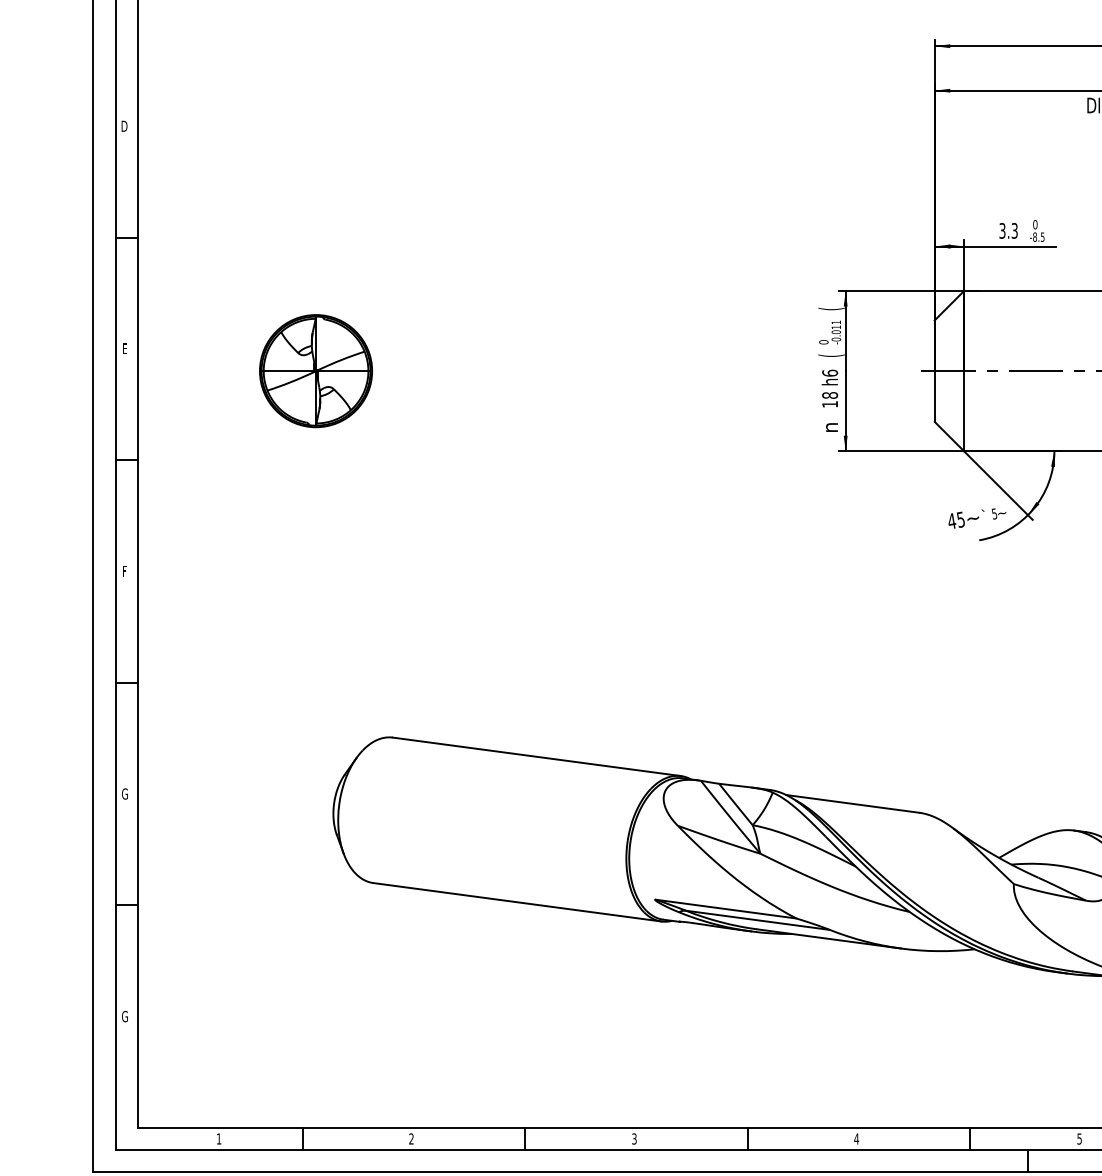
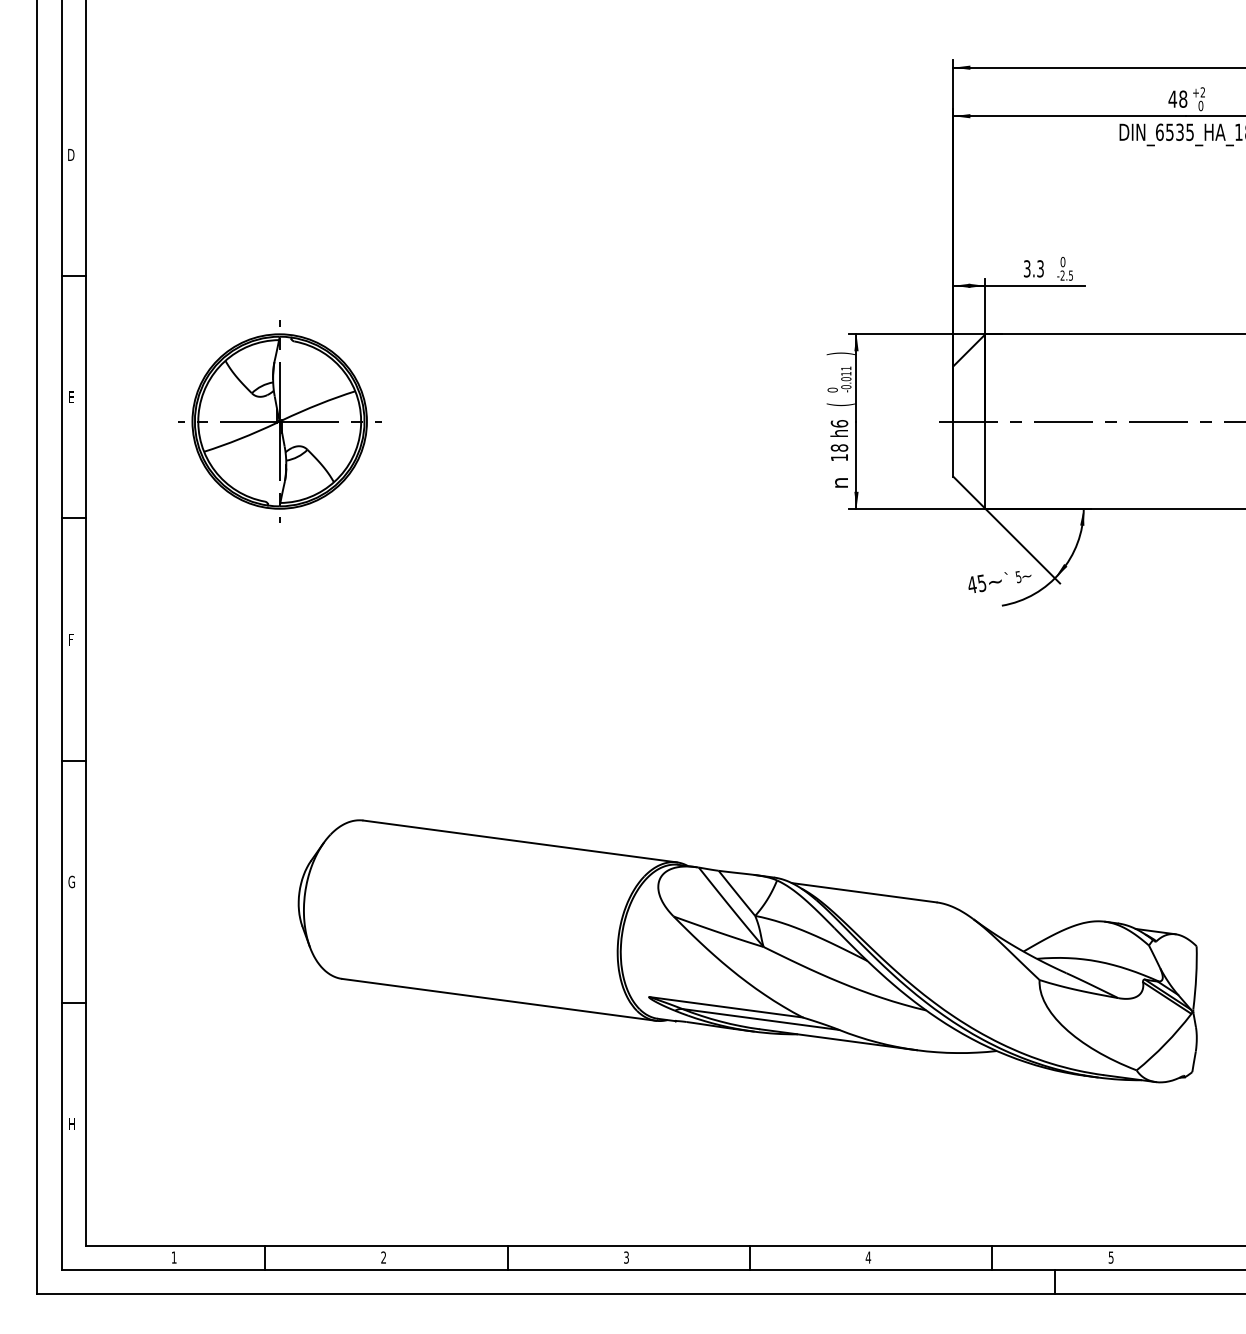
text: (1034, 237) -> (1062, 275), -8.5 -> -2.5
text: (831, 308) -> (840, 353), ( -> )
part: (315, 371) -> (279, 421), size x1.43
text: (124, 1016) -> (71, 1124), G -> H

